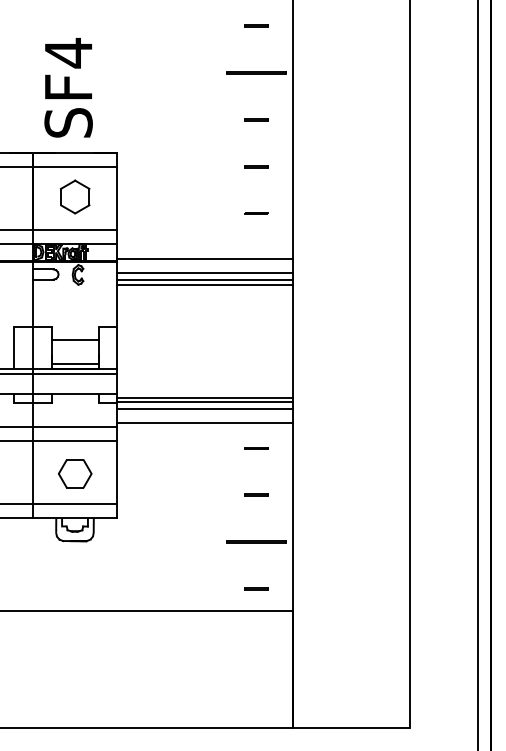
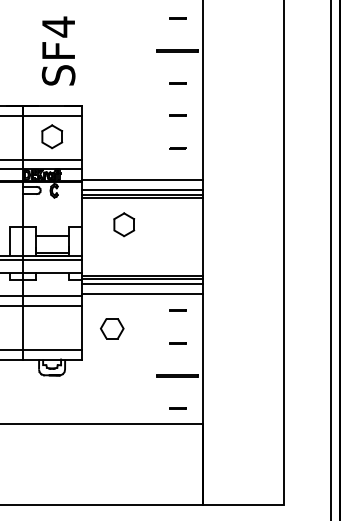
text: (68, 87) -> (58, 50), moved
part: (179, 323) -> (124, 224), added
part: (75, 473) -> (112, 328), moved

